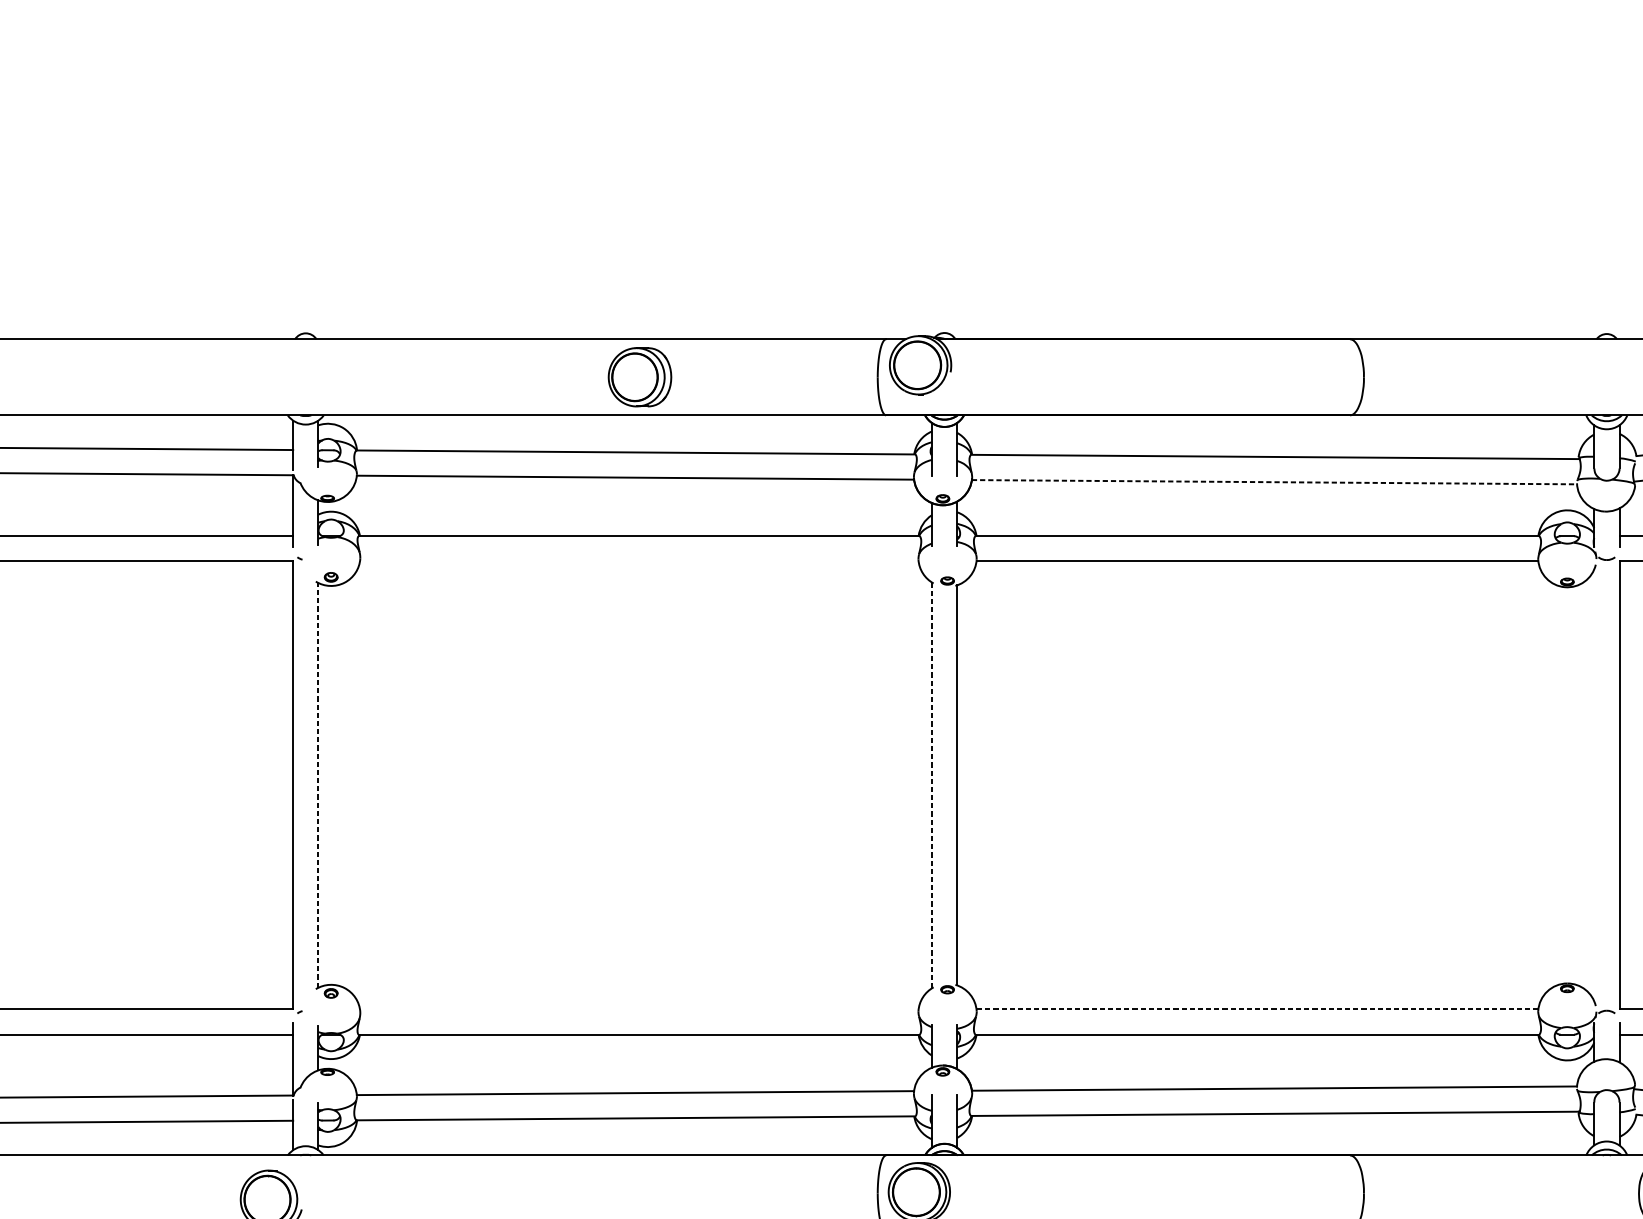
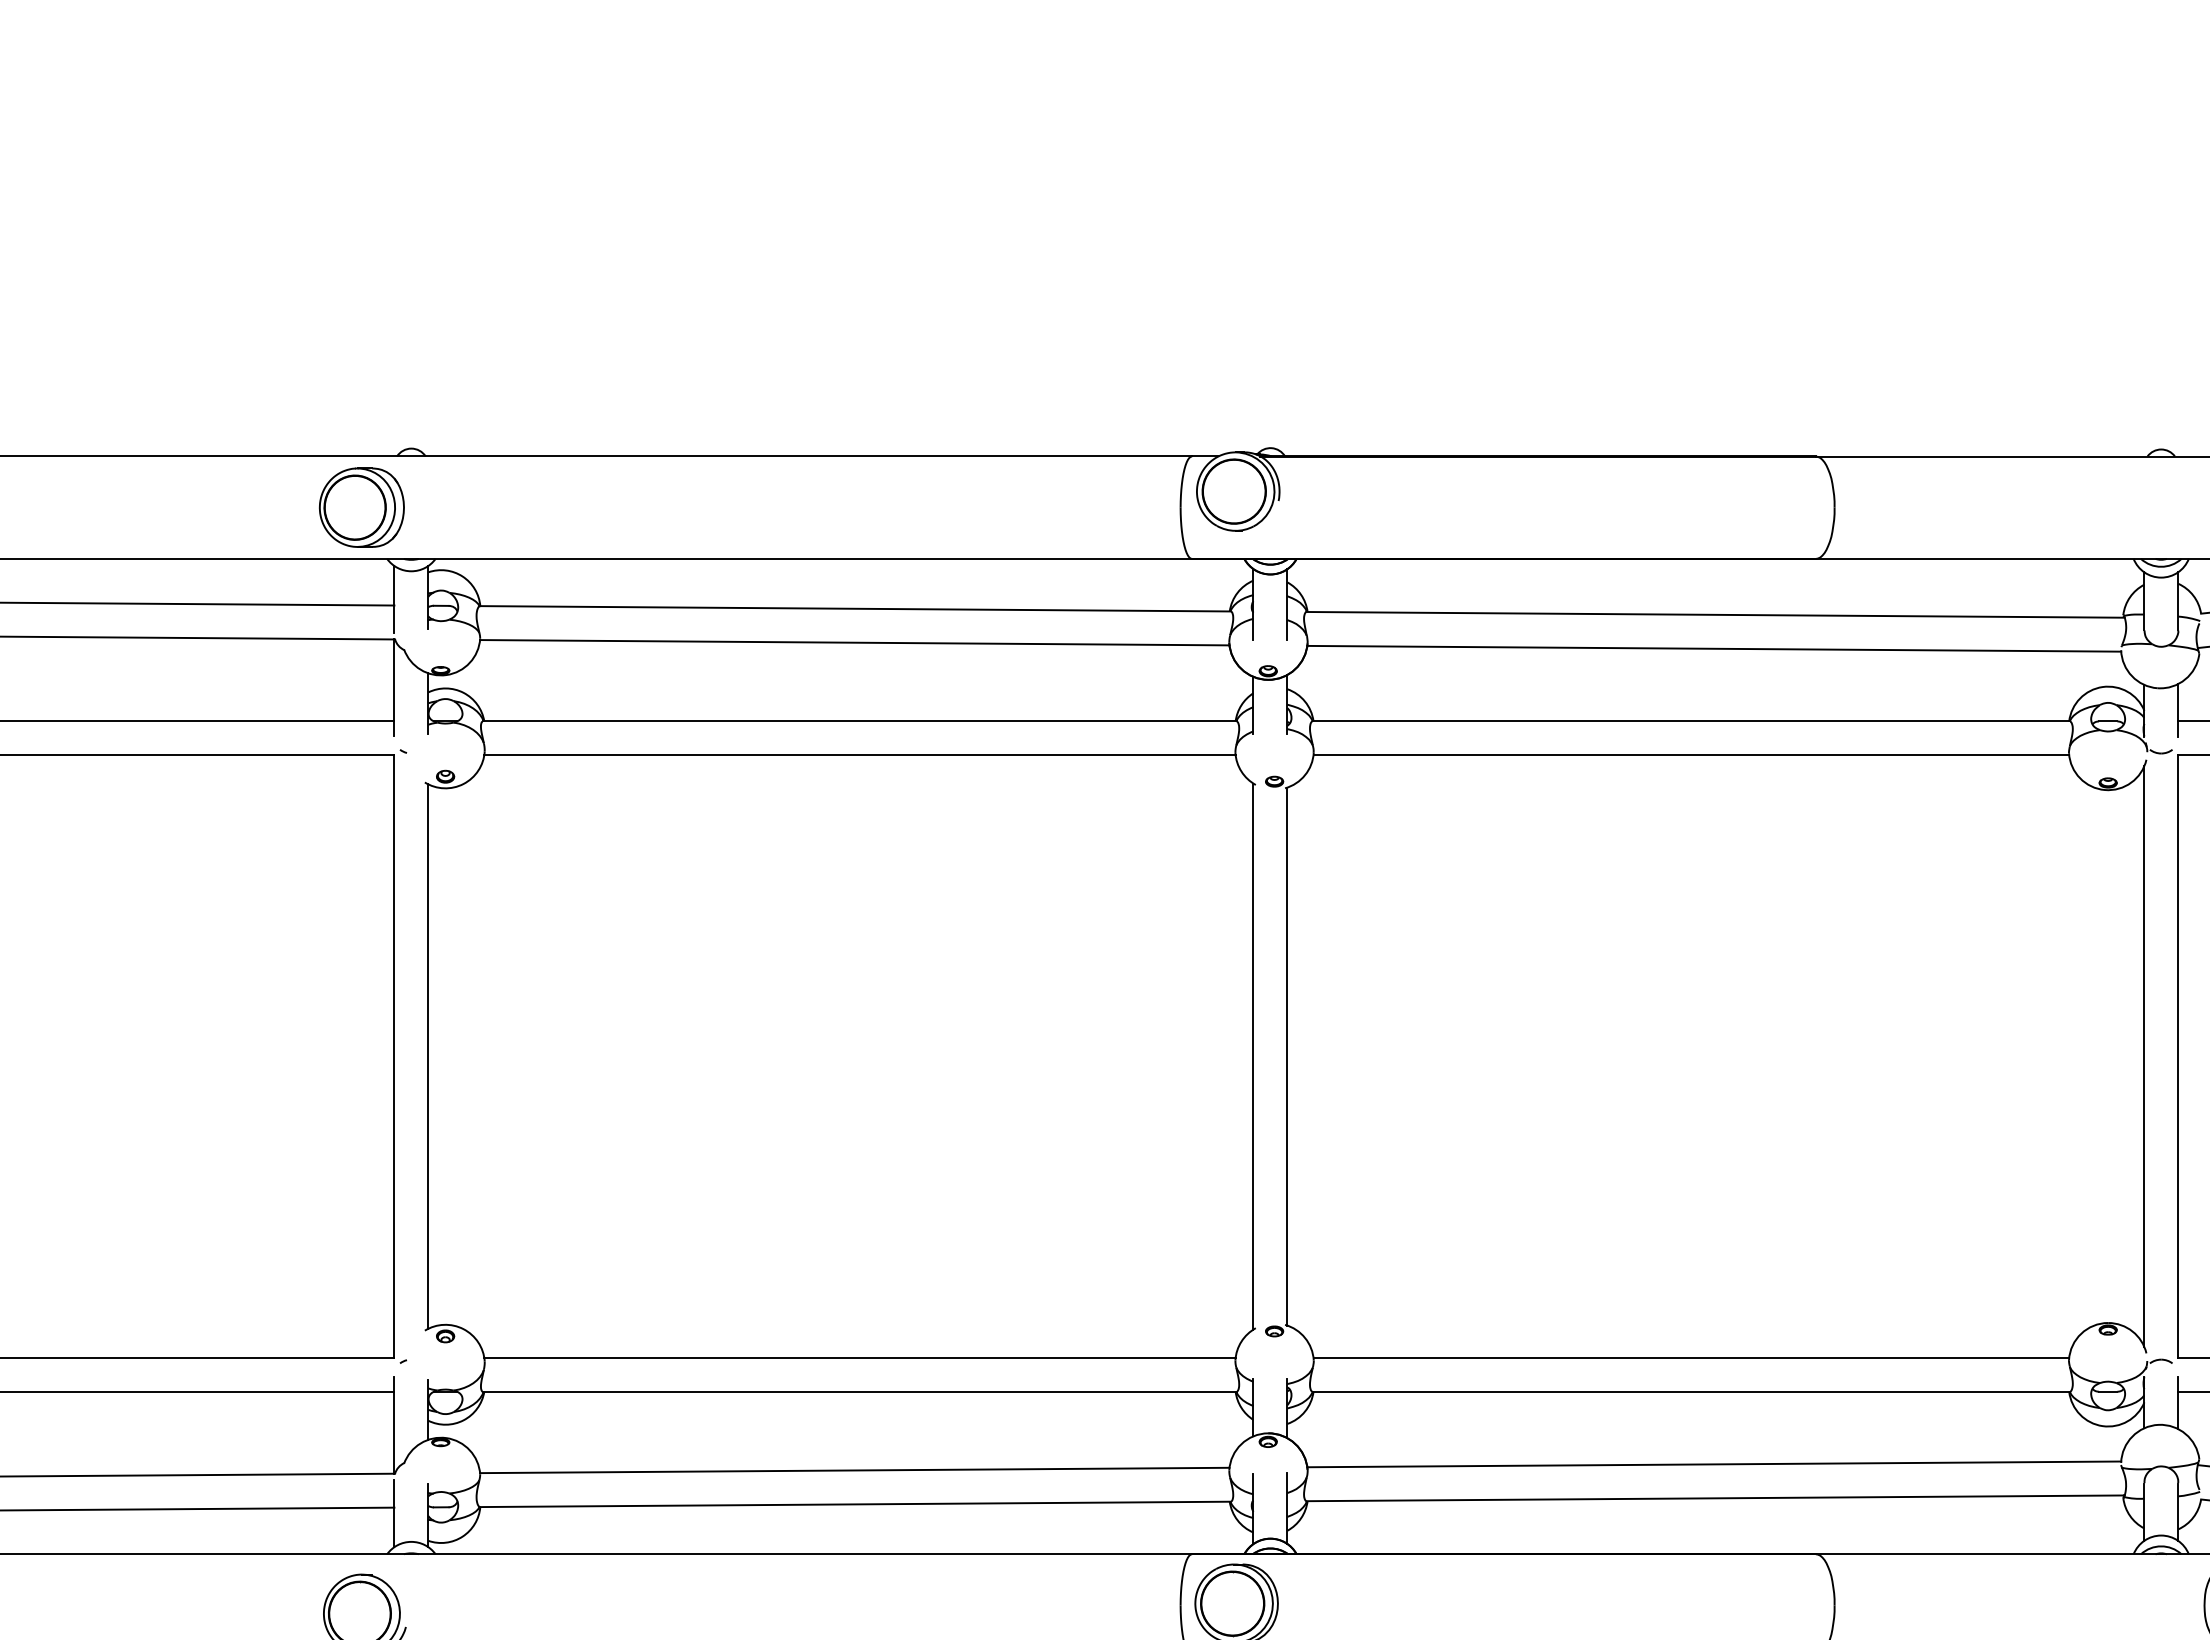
part: (639, 377) -> (361, 507), moved
line: (1274, 481) -> (1714, 648), dashed -> solid
line: (638, 561) -> (859, 755), added
line: (318, 785) -> (428, 1056), dashed -> solid
line: (931, 785) -> (1253, 1056), dashed -> solid
line: (1594, 785) -> (2144, 1056), added
line: (638, 1009) -> (859, 1357), added
line: (1257, 1009) -> (1691, 1357), dashed -> solid

